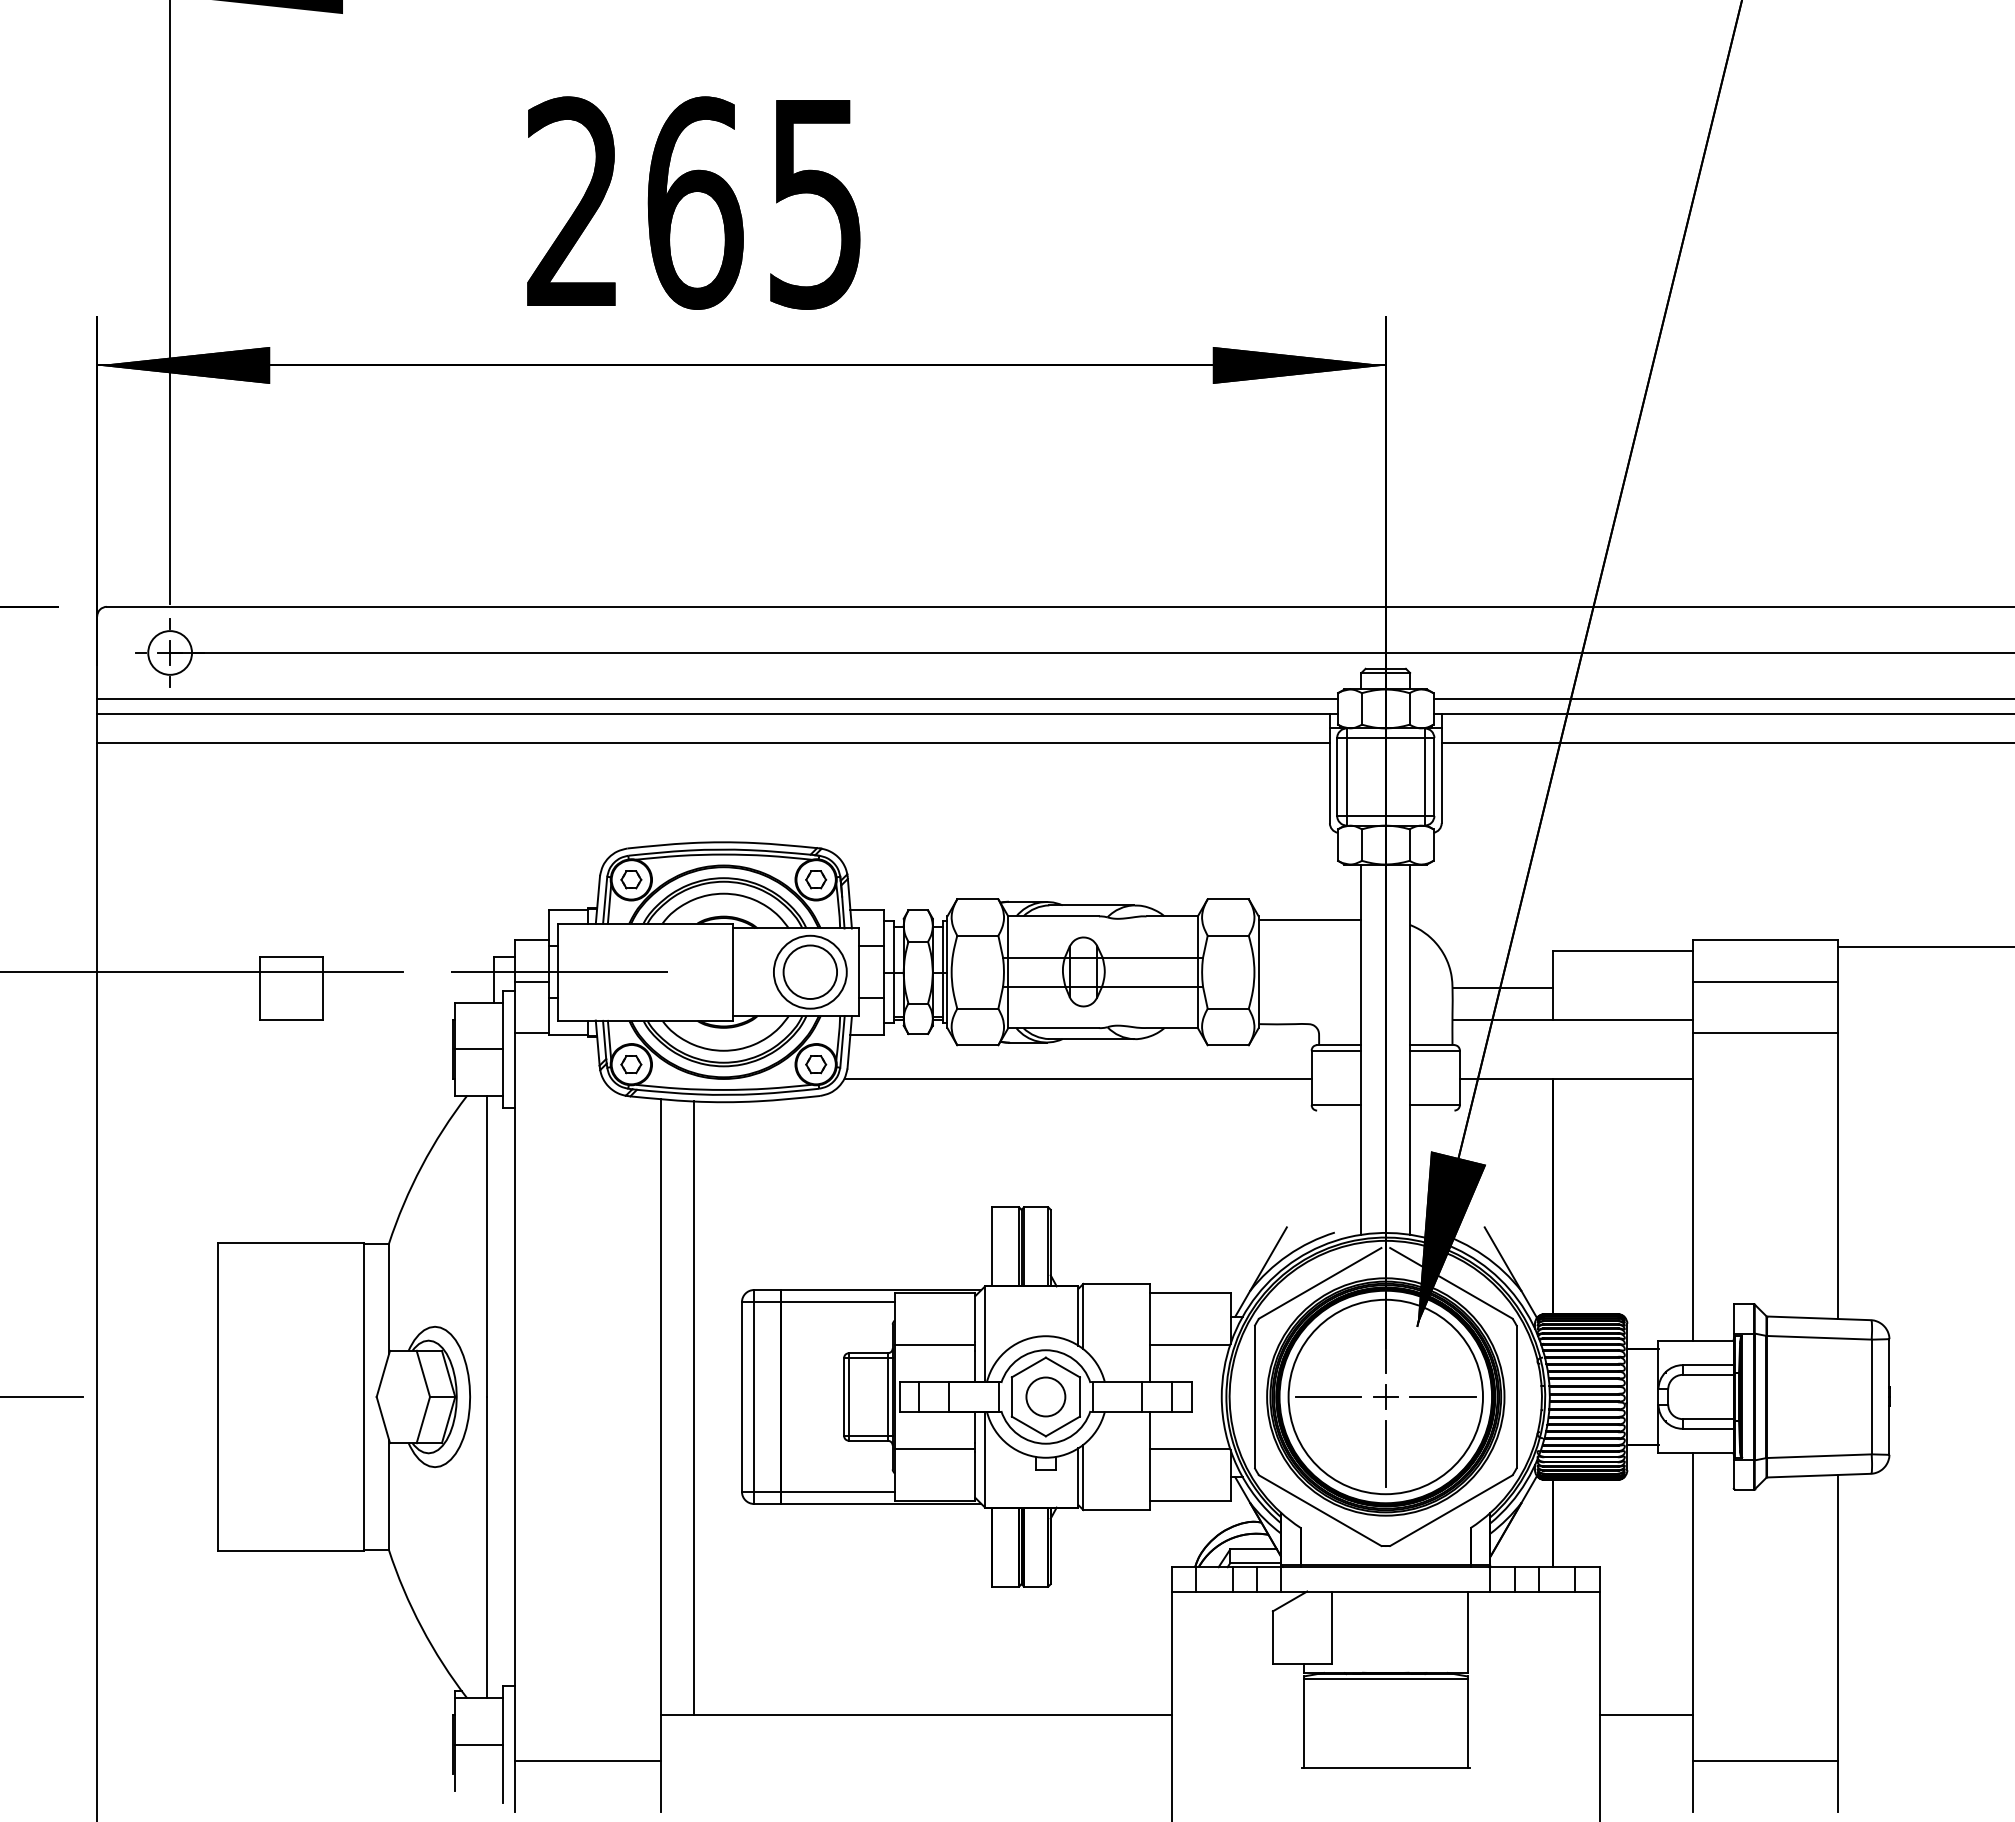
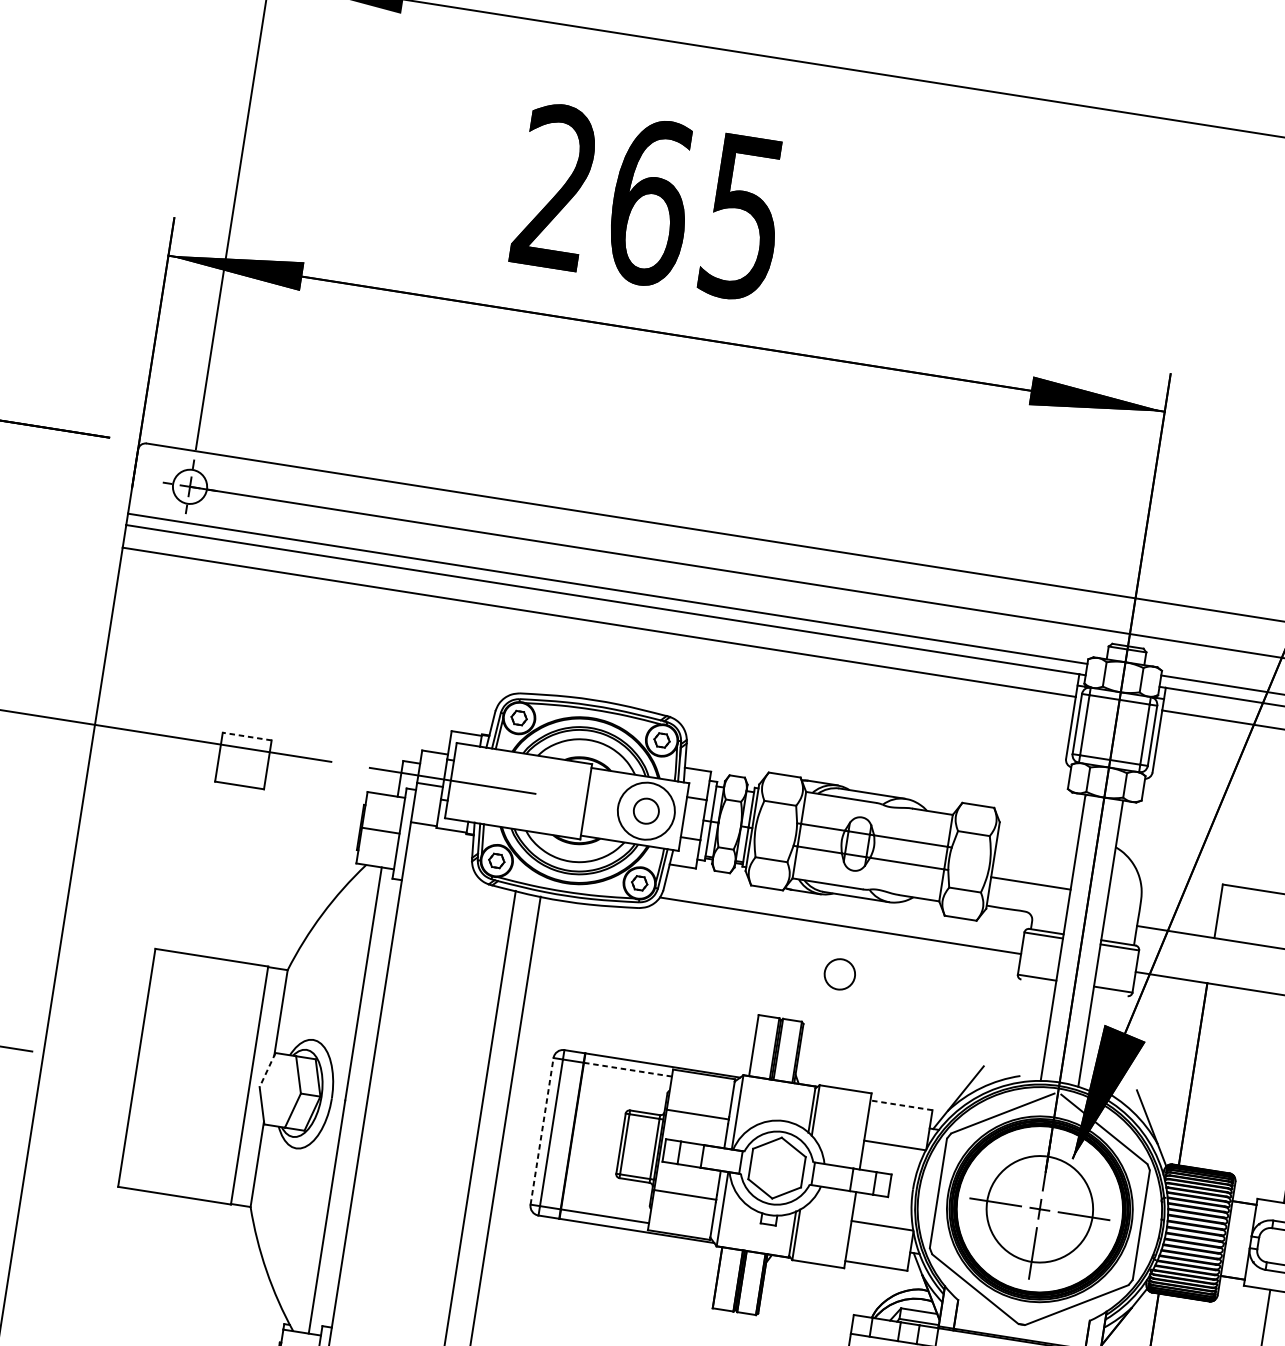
line: (1309, 920) -> (1030, 883), moved
line: (291, 956) -> (247, 736), solid -> dashed
circle: (810, 972) -> (646, 811), size x0.6
line: (1502, 987) -> (1179, 906), removed
line: (1190, 1293) -> (901, 1105), solid -> dashed
line: (838, 1302) -> (628, 1069), solid -> dashed
line: (383, 1374) -> (267, 1070), solid -> dashed
circle: (1045, 1396) -> (839, 973), moved
circle: (1385, 1396) -> (1039, 1208), size x0.7
line: (741, 1397) -> (541, 1131), solid -> dashed

